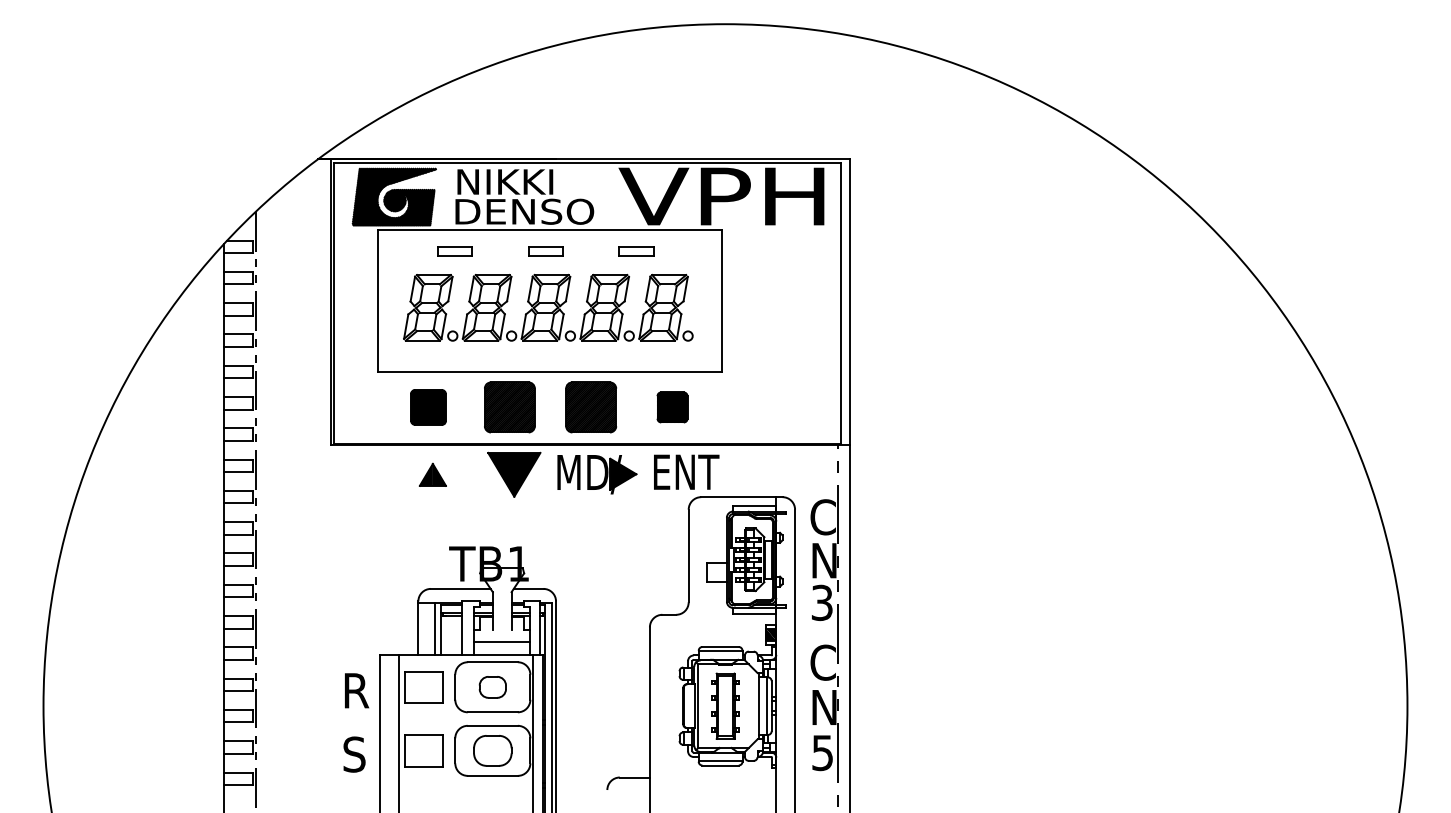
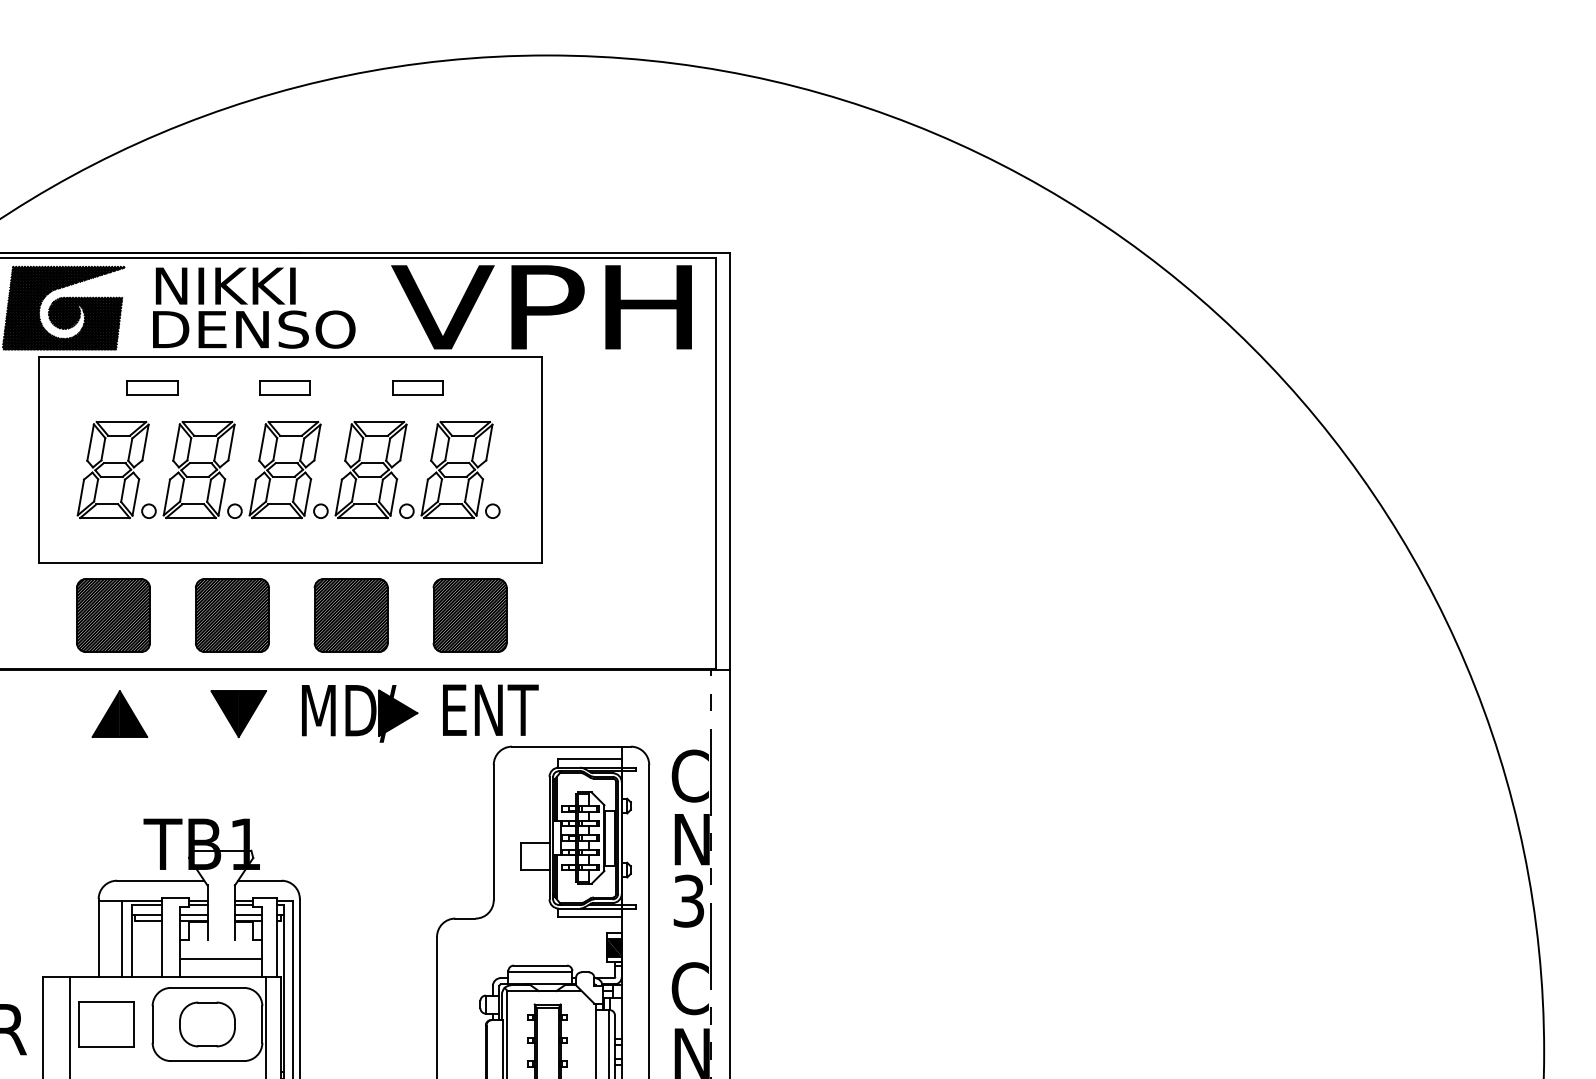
part: (428, 407) -> (113, 615), size x1.43
part: (672, 407) -> (470, 615), size x1.67
part: (432, 474) -> (119, 713), size x1.43
part: (513, 474) -> (237, 713), size x0.71
part: (492, 687) -> (207, 1024), size x1.43

